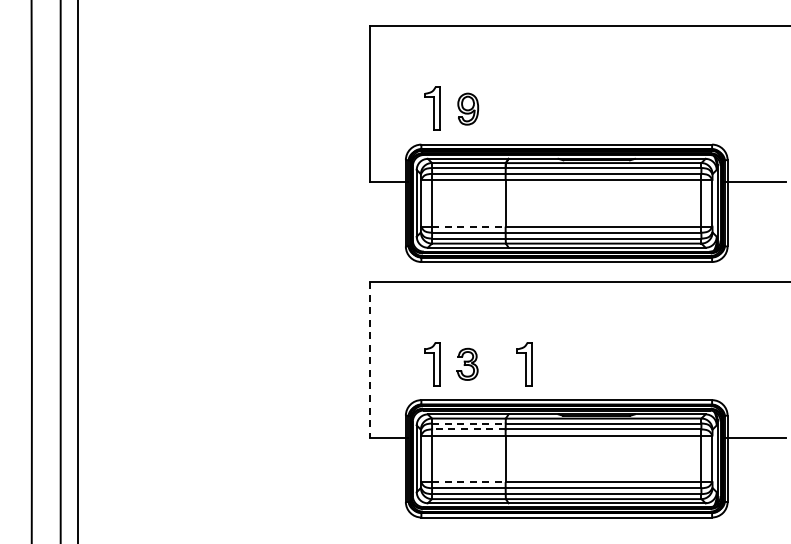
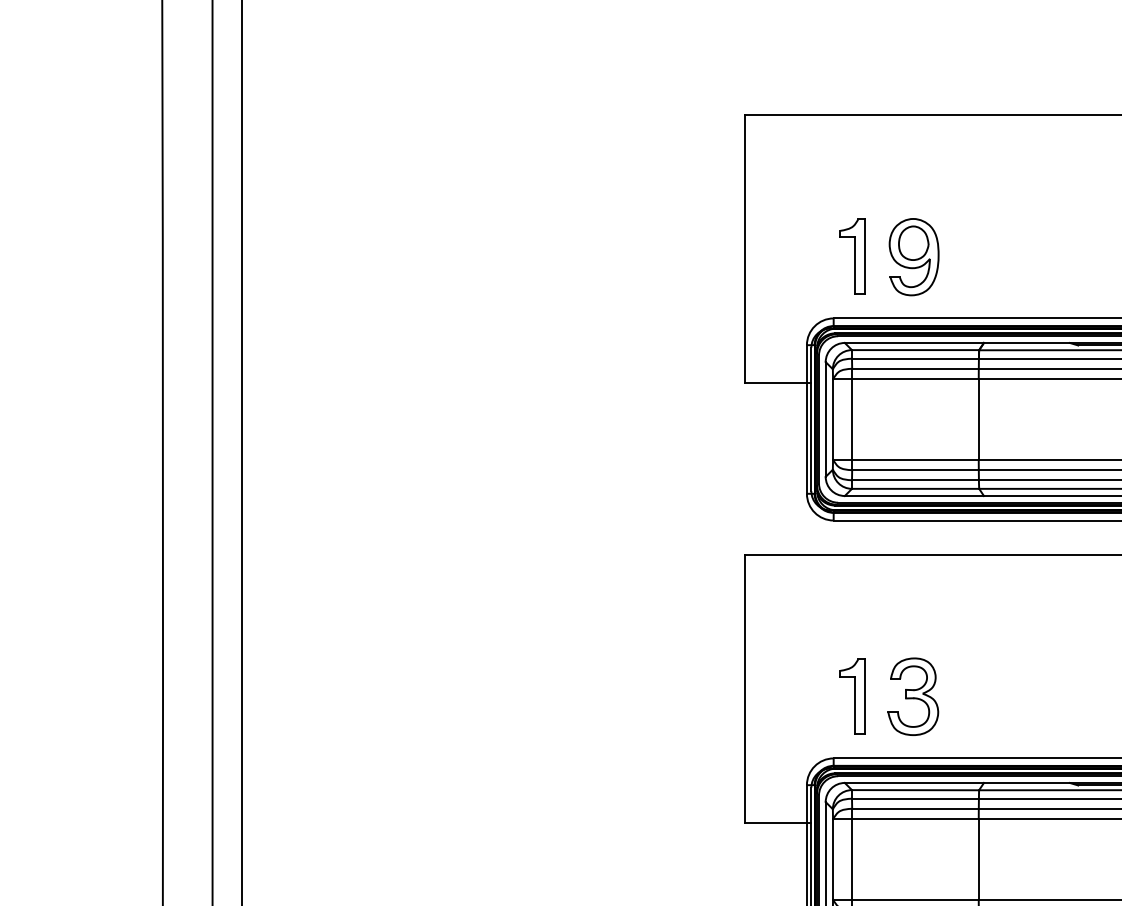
part: (468, 109) -> (914, 257), size x1.43
line: (468, 226) -> (914, 459), dashed -> solid
line: (370, 359) -> (746, 688), dashed -> solid
part: (467, 364) -> (913, 697), size x1.43
part: (524, 364) -> (1011, 697), removed
line: (468, 423) -> (914, 798), dashed -> solid
line: (468, 429) -> (914, 808), dashed -> solid
line: (468, 482) -> (914, 900), dashed -> solid

